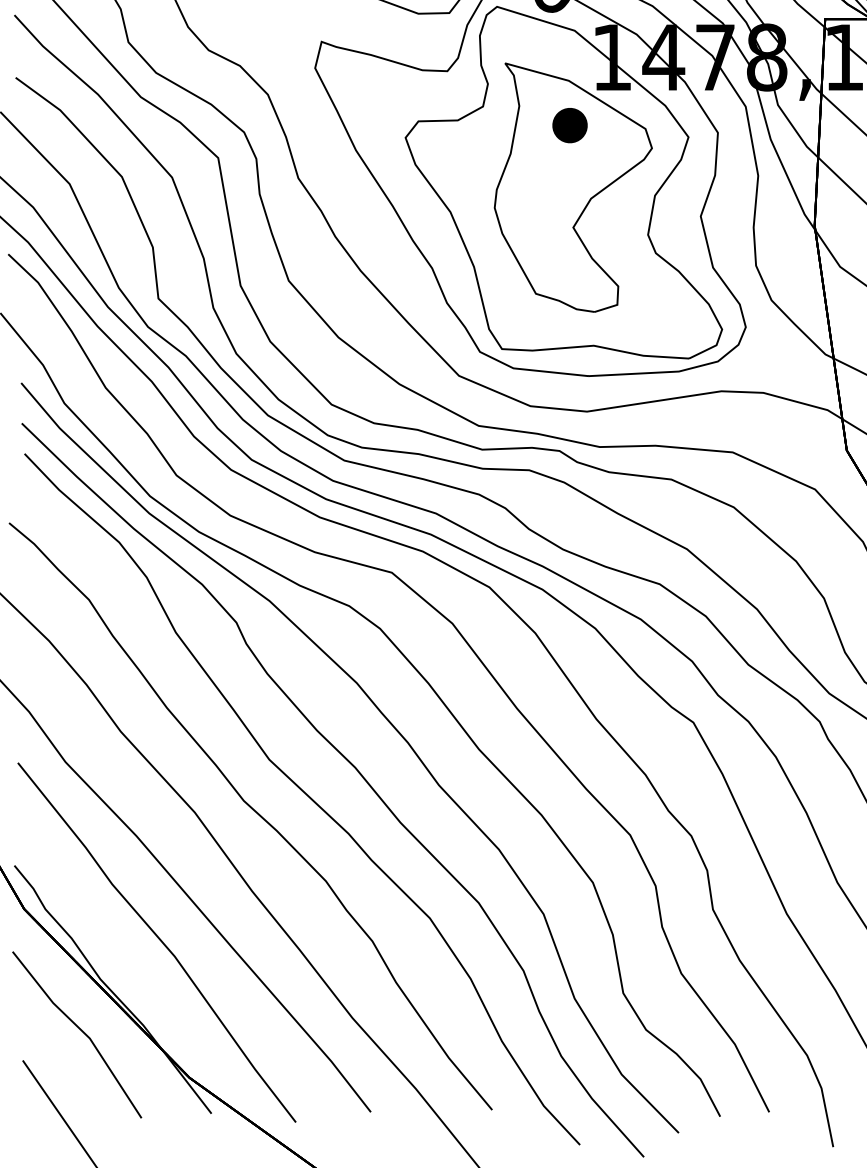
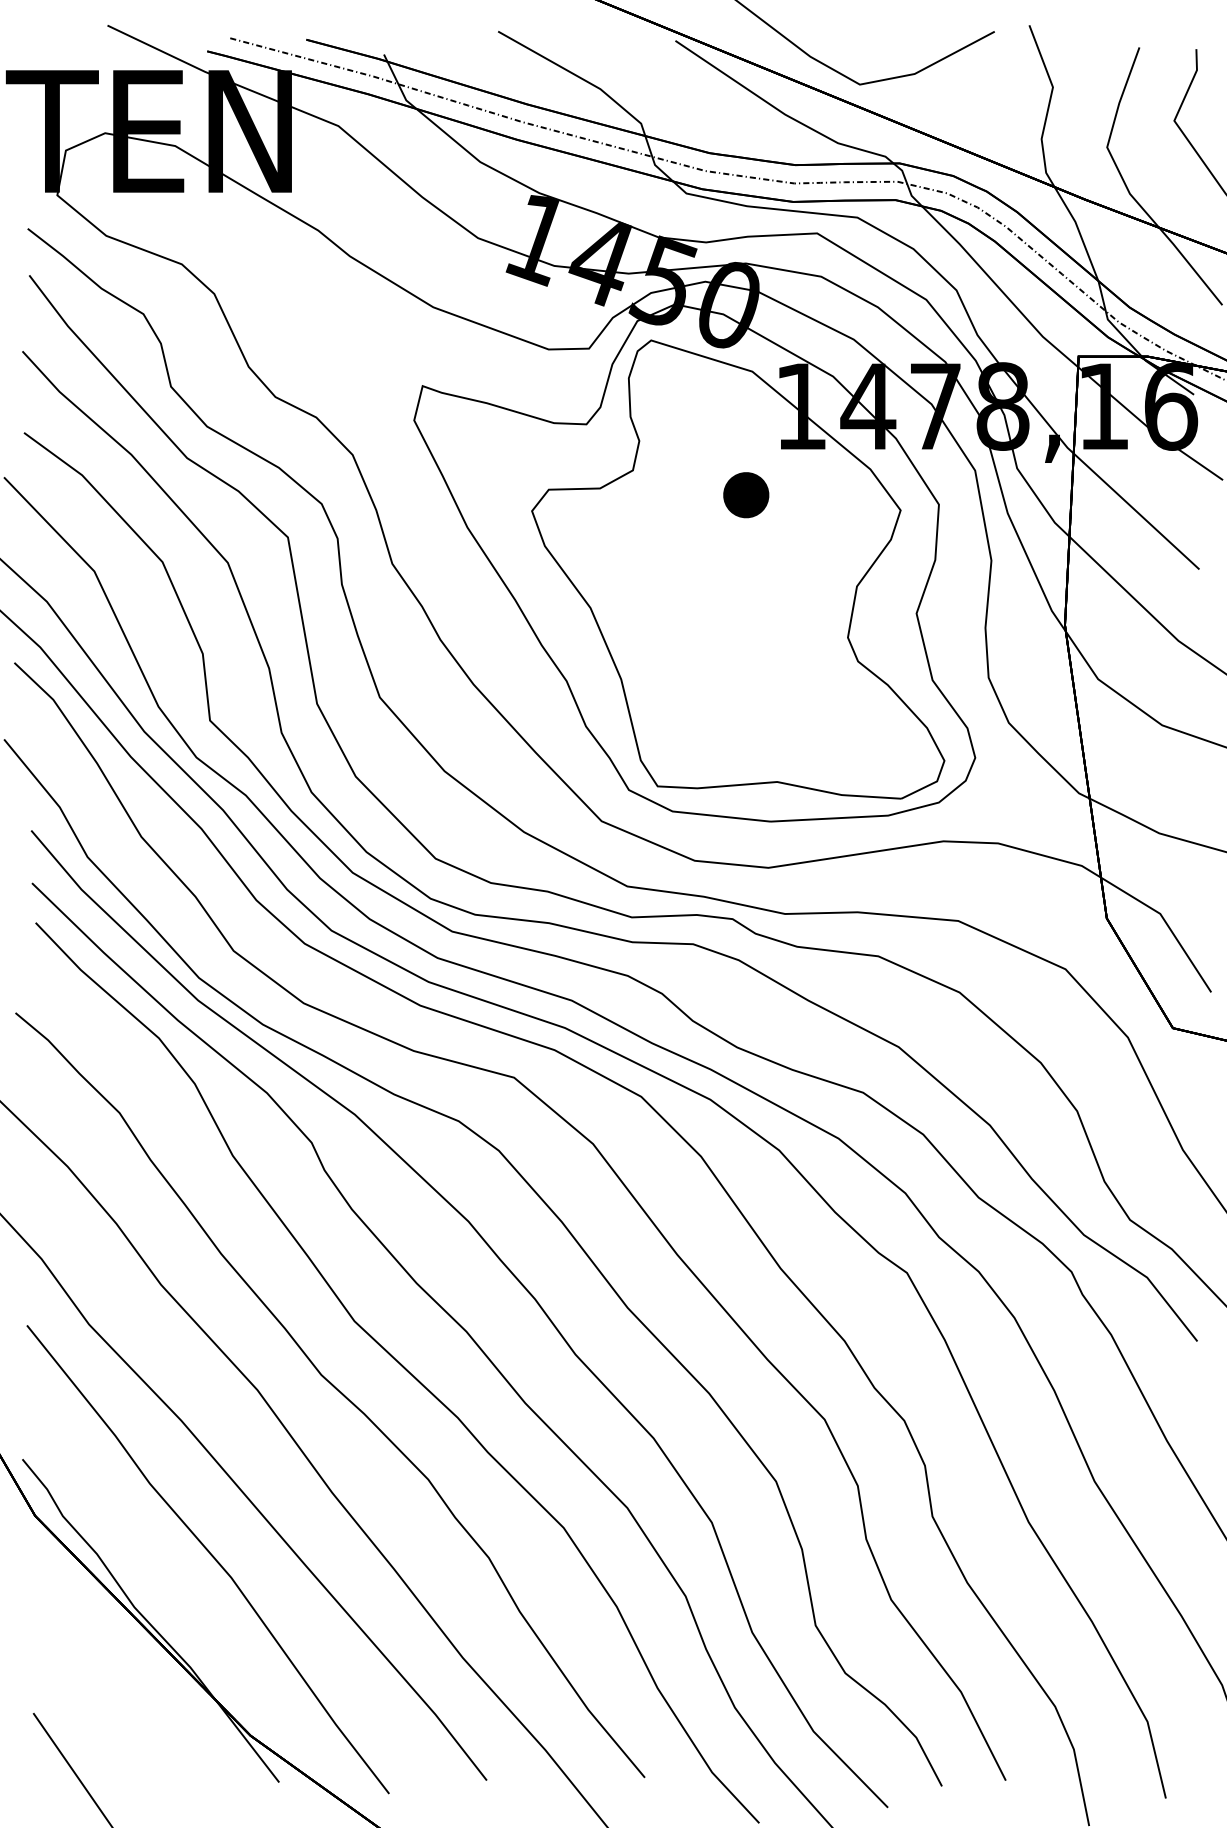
part: (573, 187) -> (750, 575), removed
part: (80, 1030) -> (108, 1674), removed

